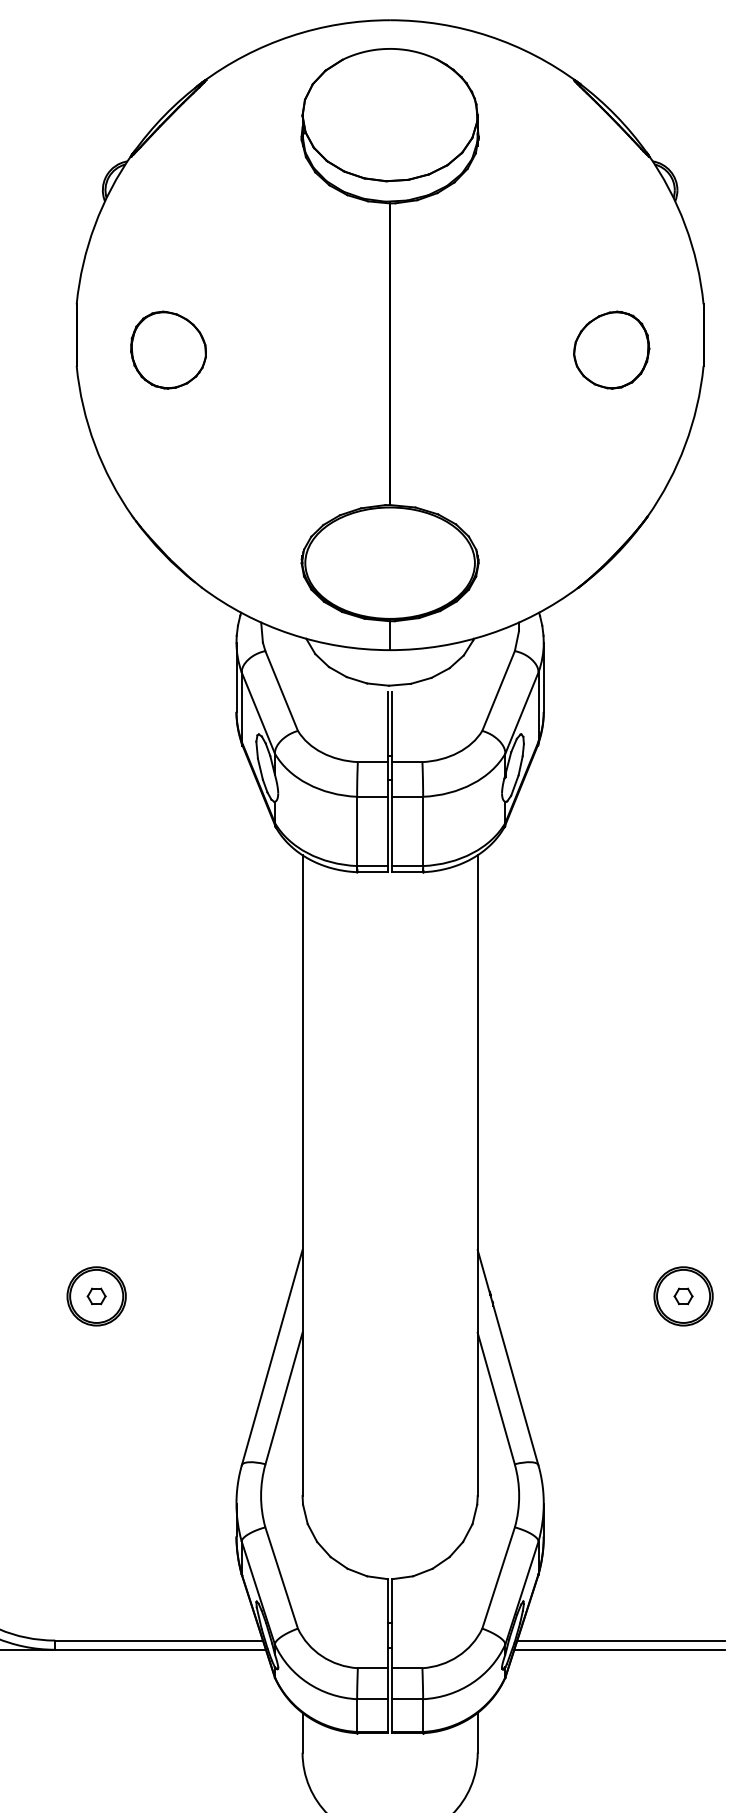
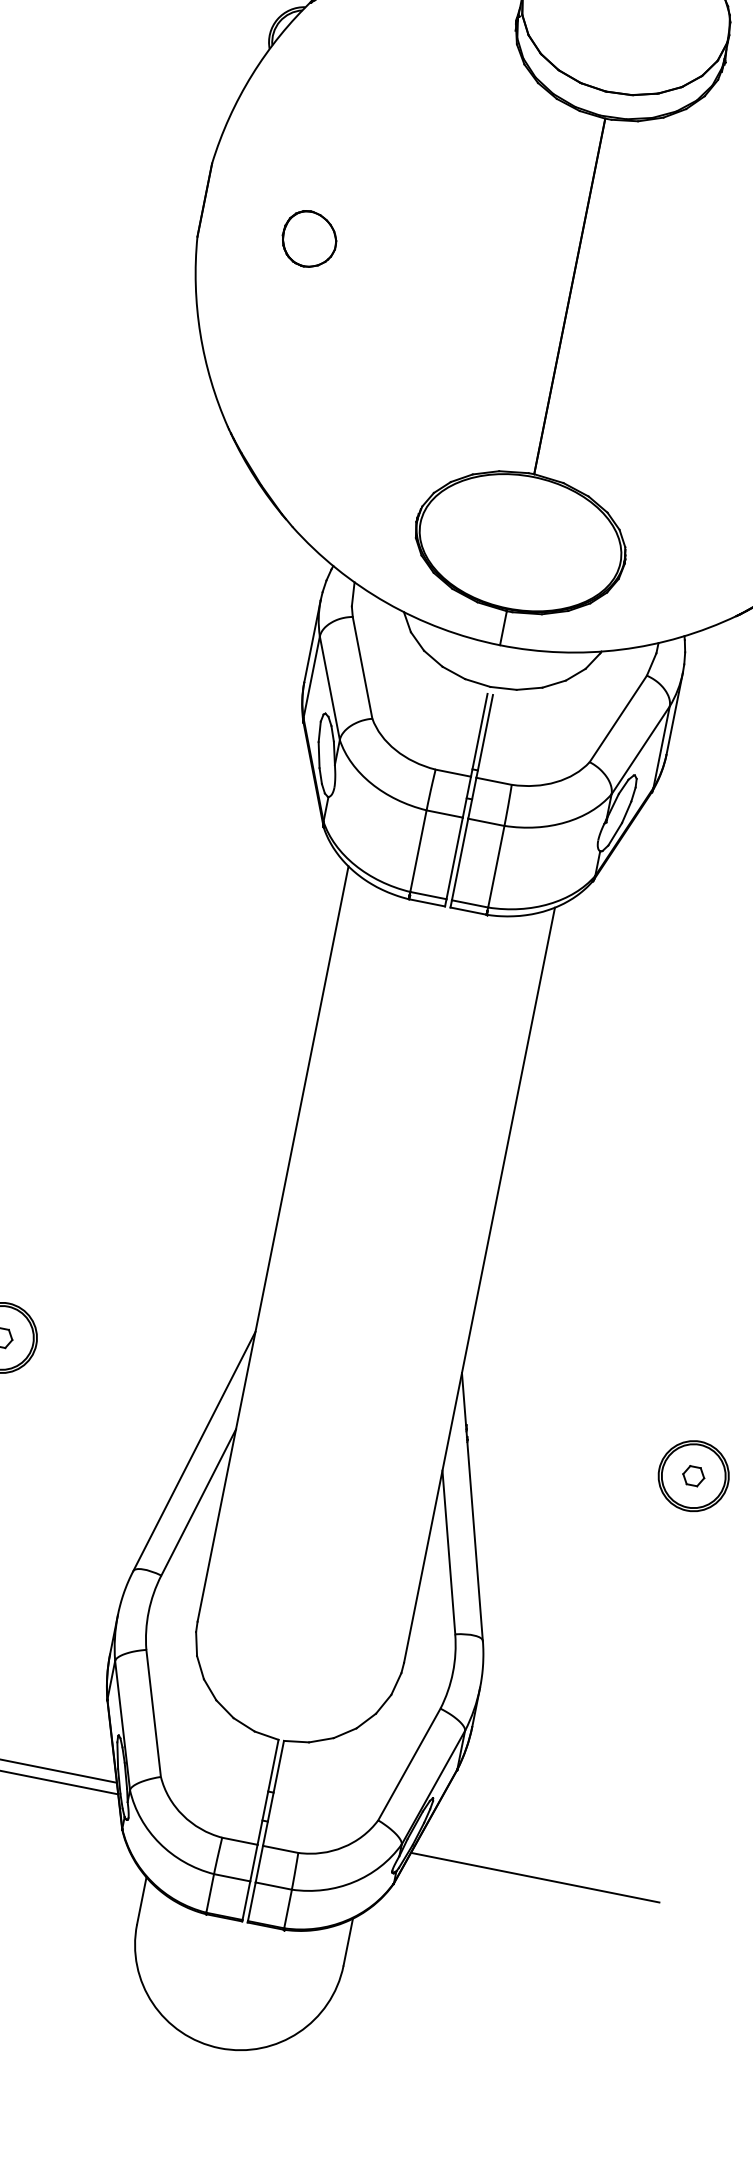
part: (168, 349) -> (309, 238), size x0.6
line: (621, 1640) -> (539, 1867), removed

